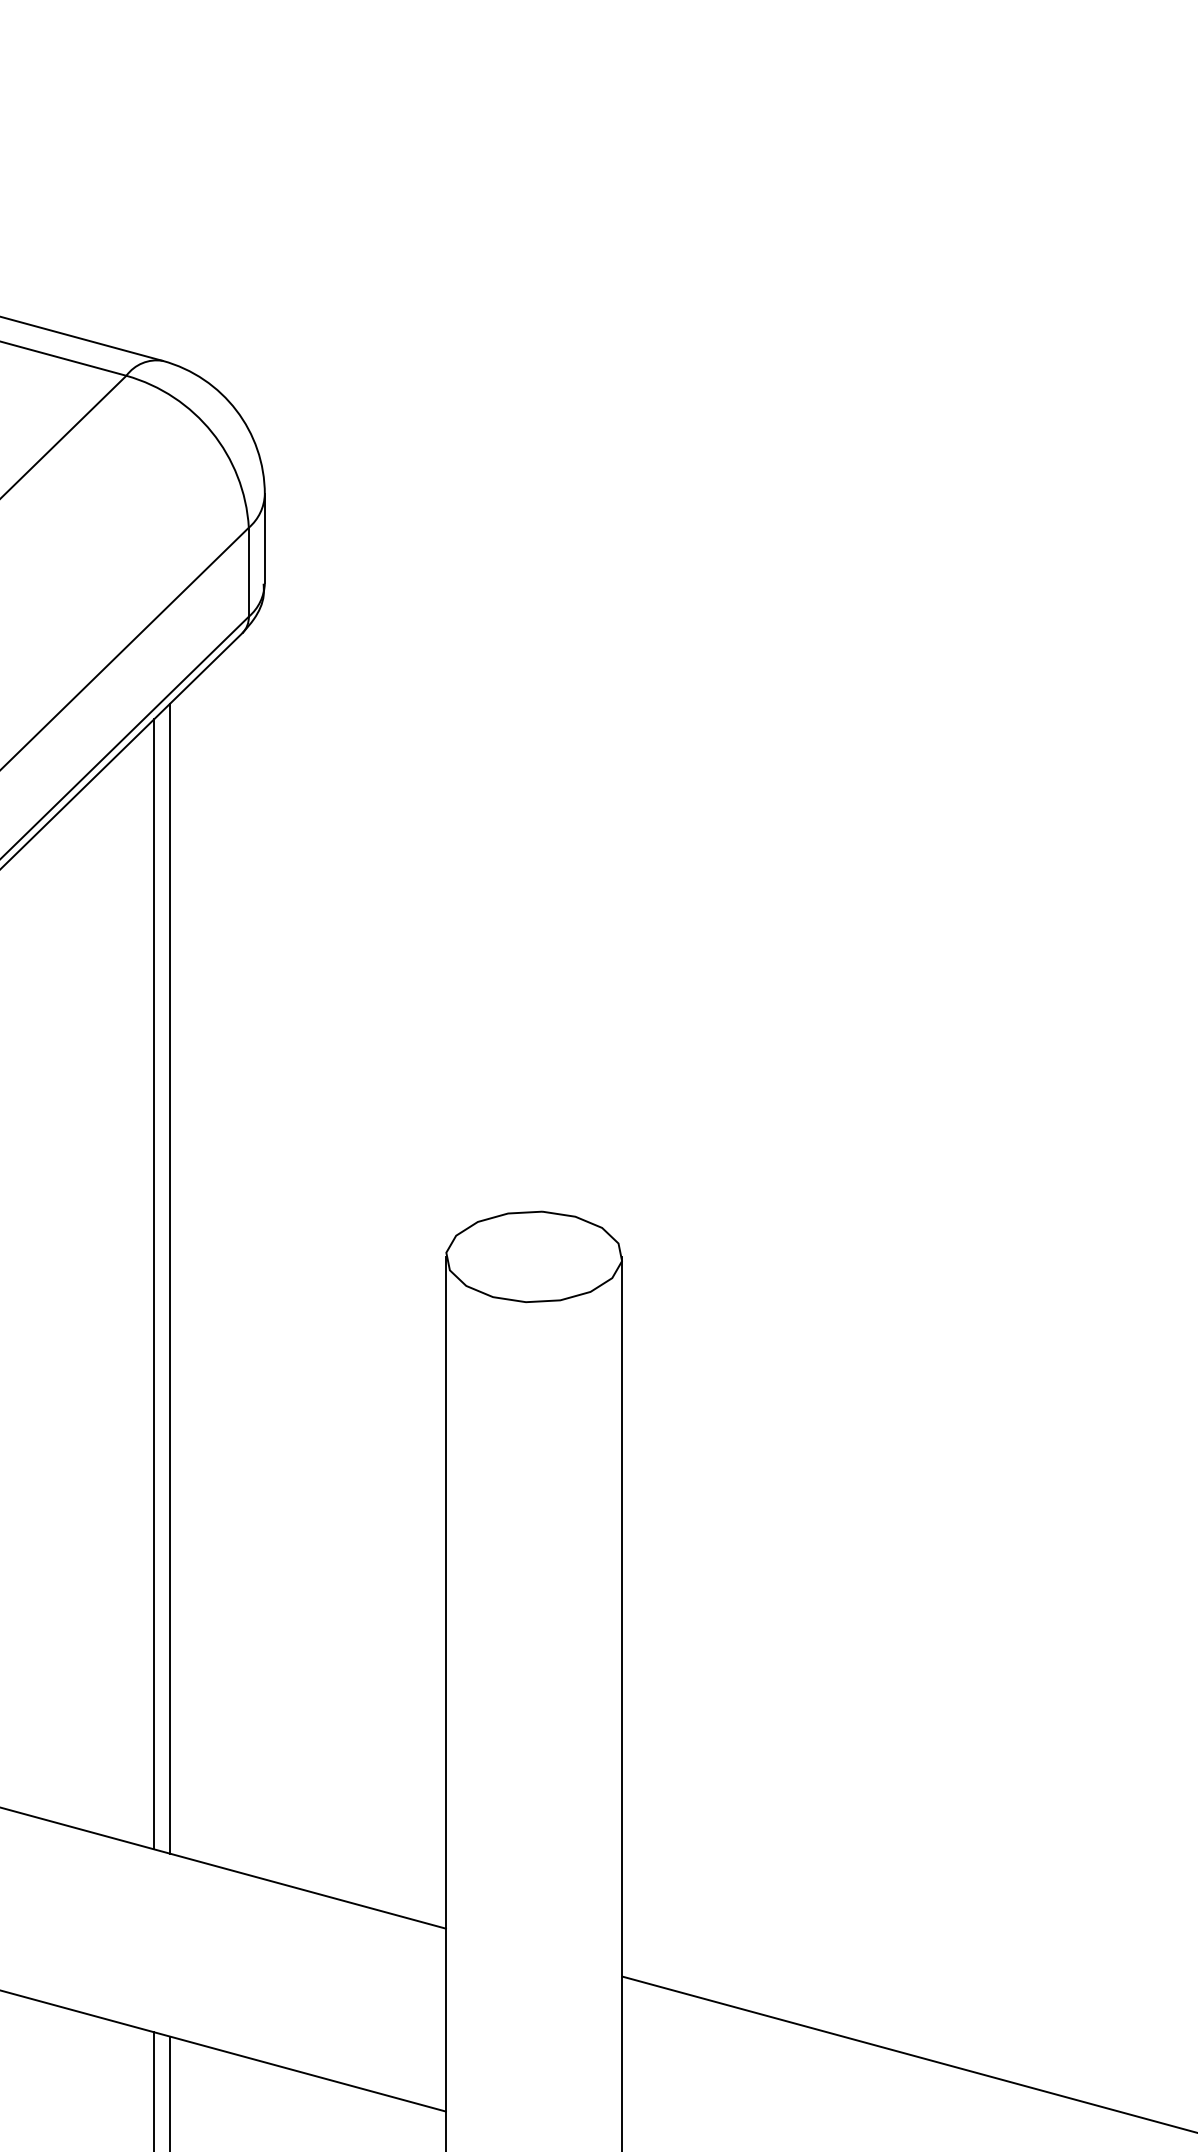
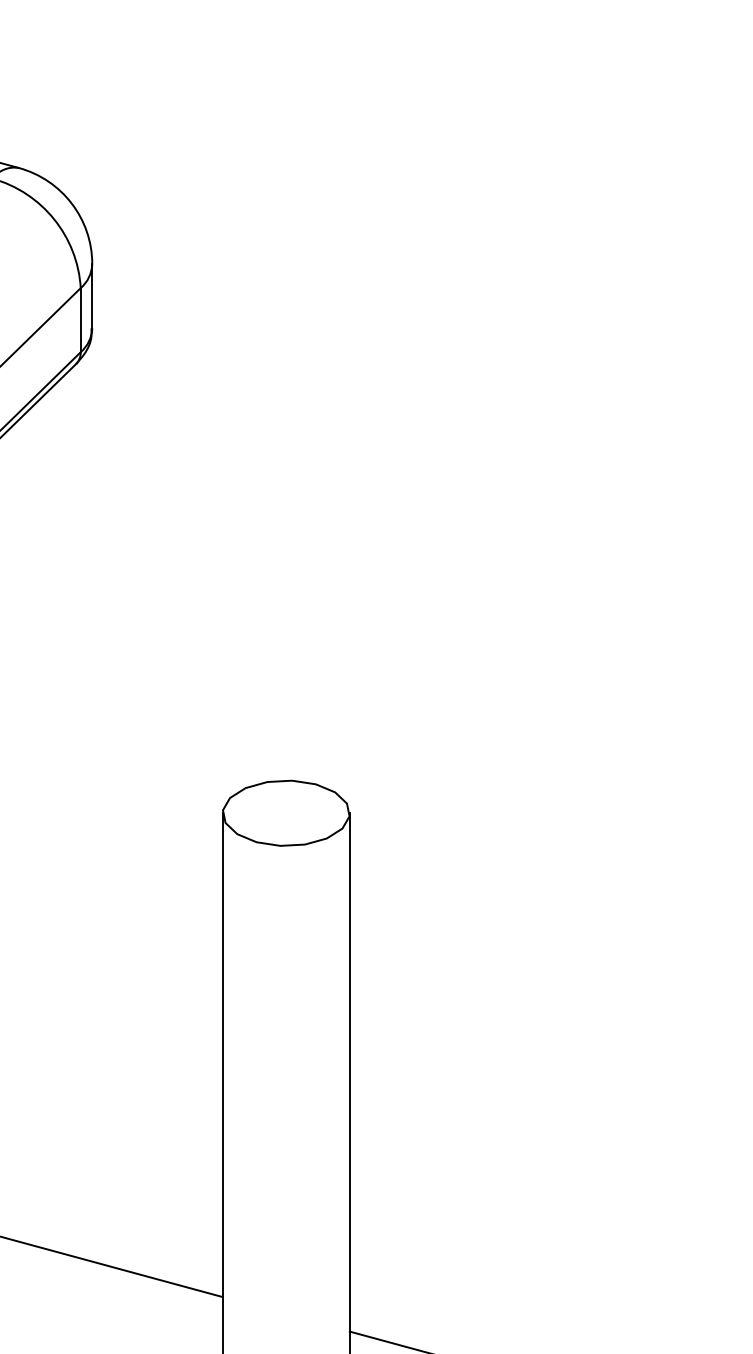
line: (170, 1278) -> (24, 828), removed
line: (154, 1284) -> (12, 833), removed

